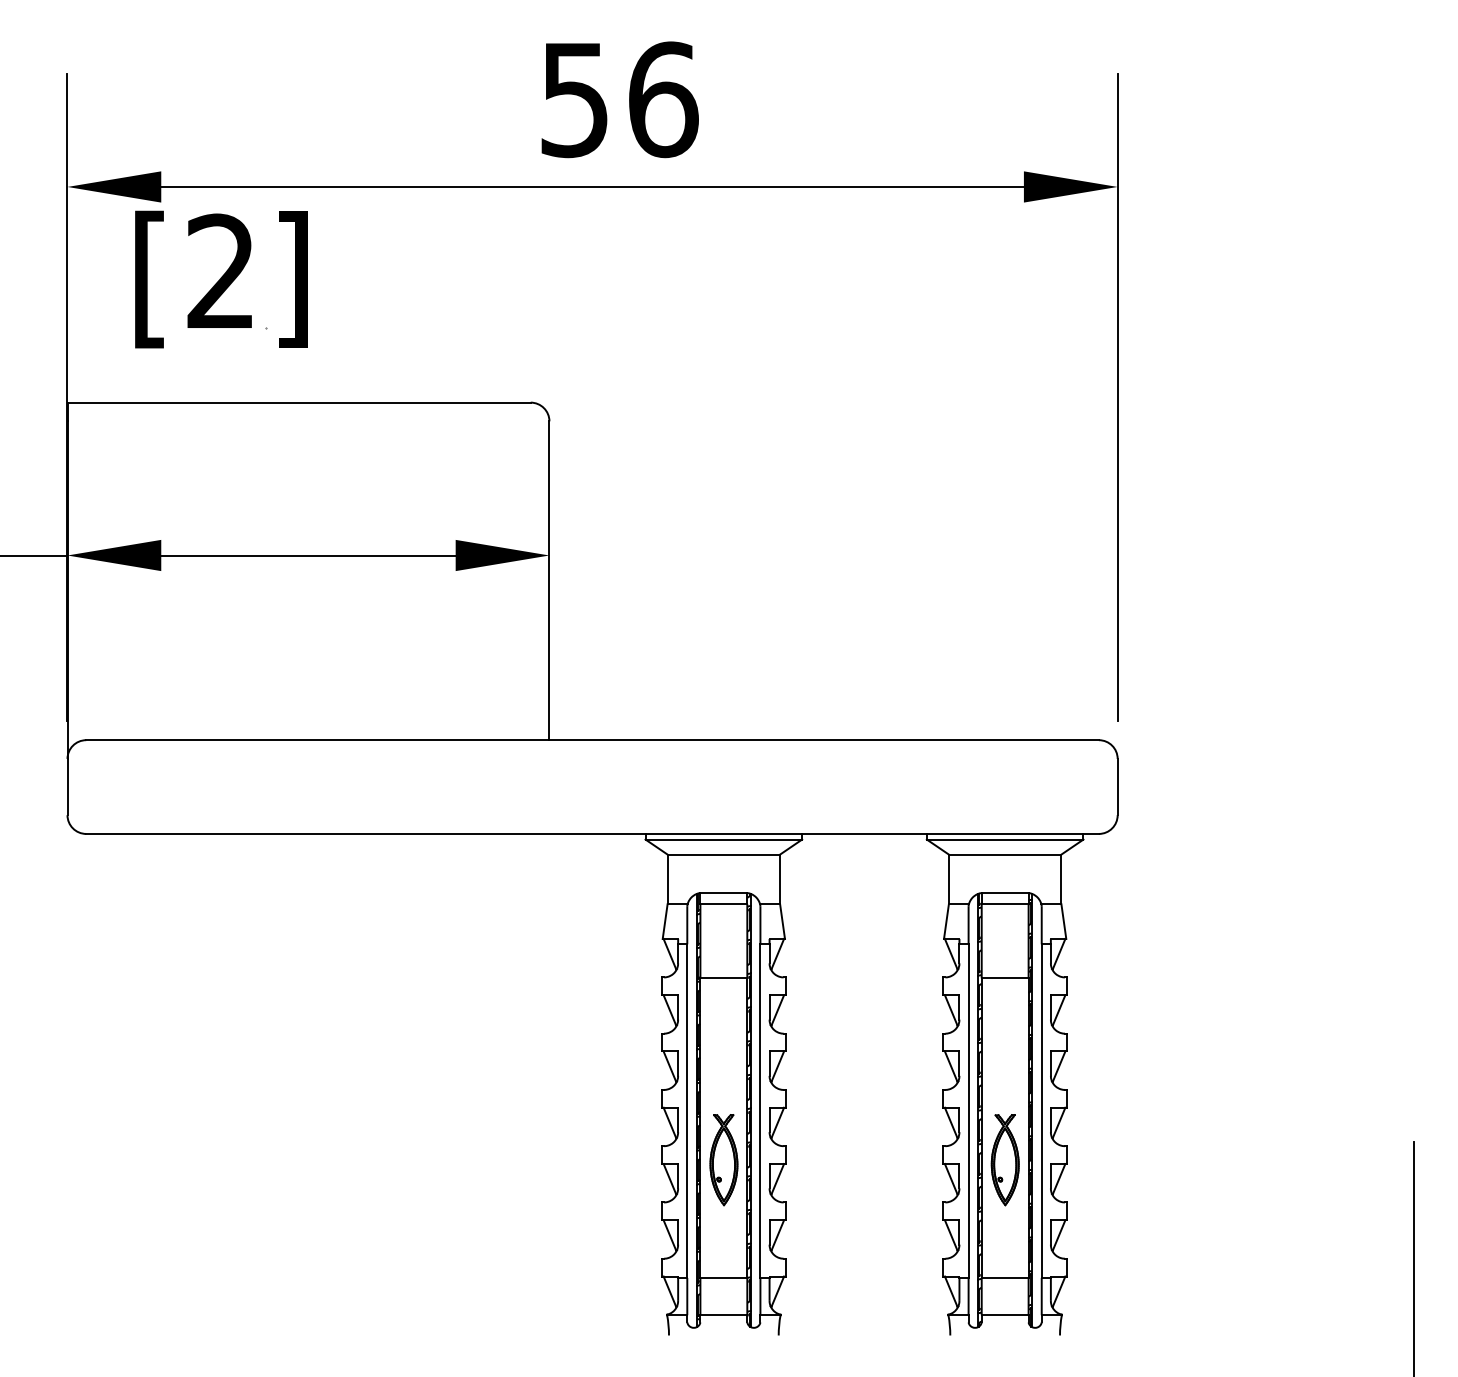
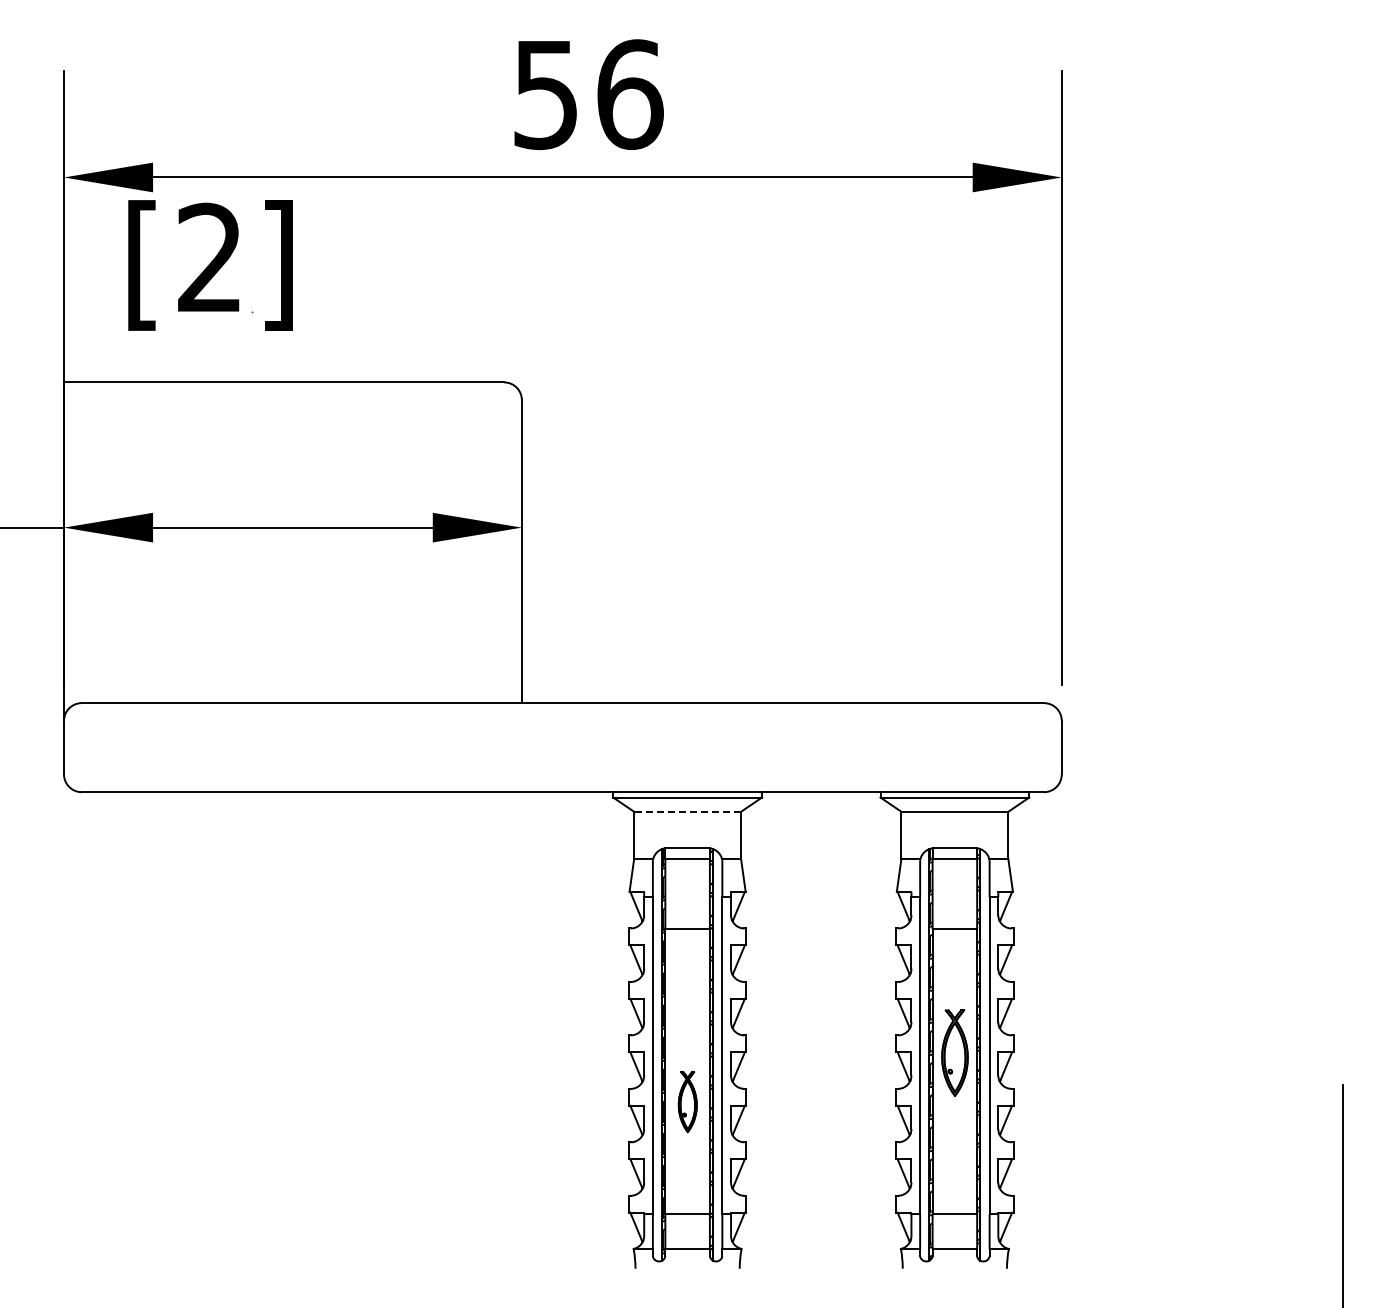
line: (723, 854) -> (687, 811), solid -> dashed
part: (723, 1159) -> (687, 1101), size x0.7
part: (1004, 1159) -> (954, 1052), moved

